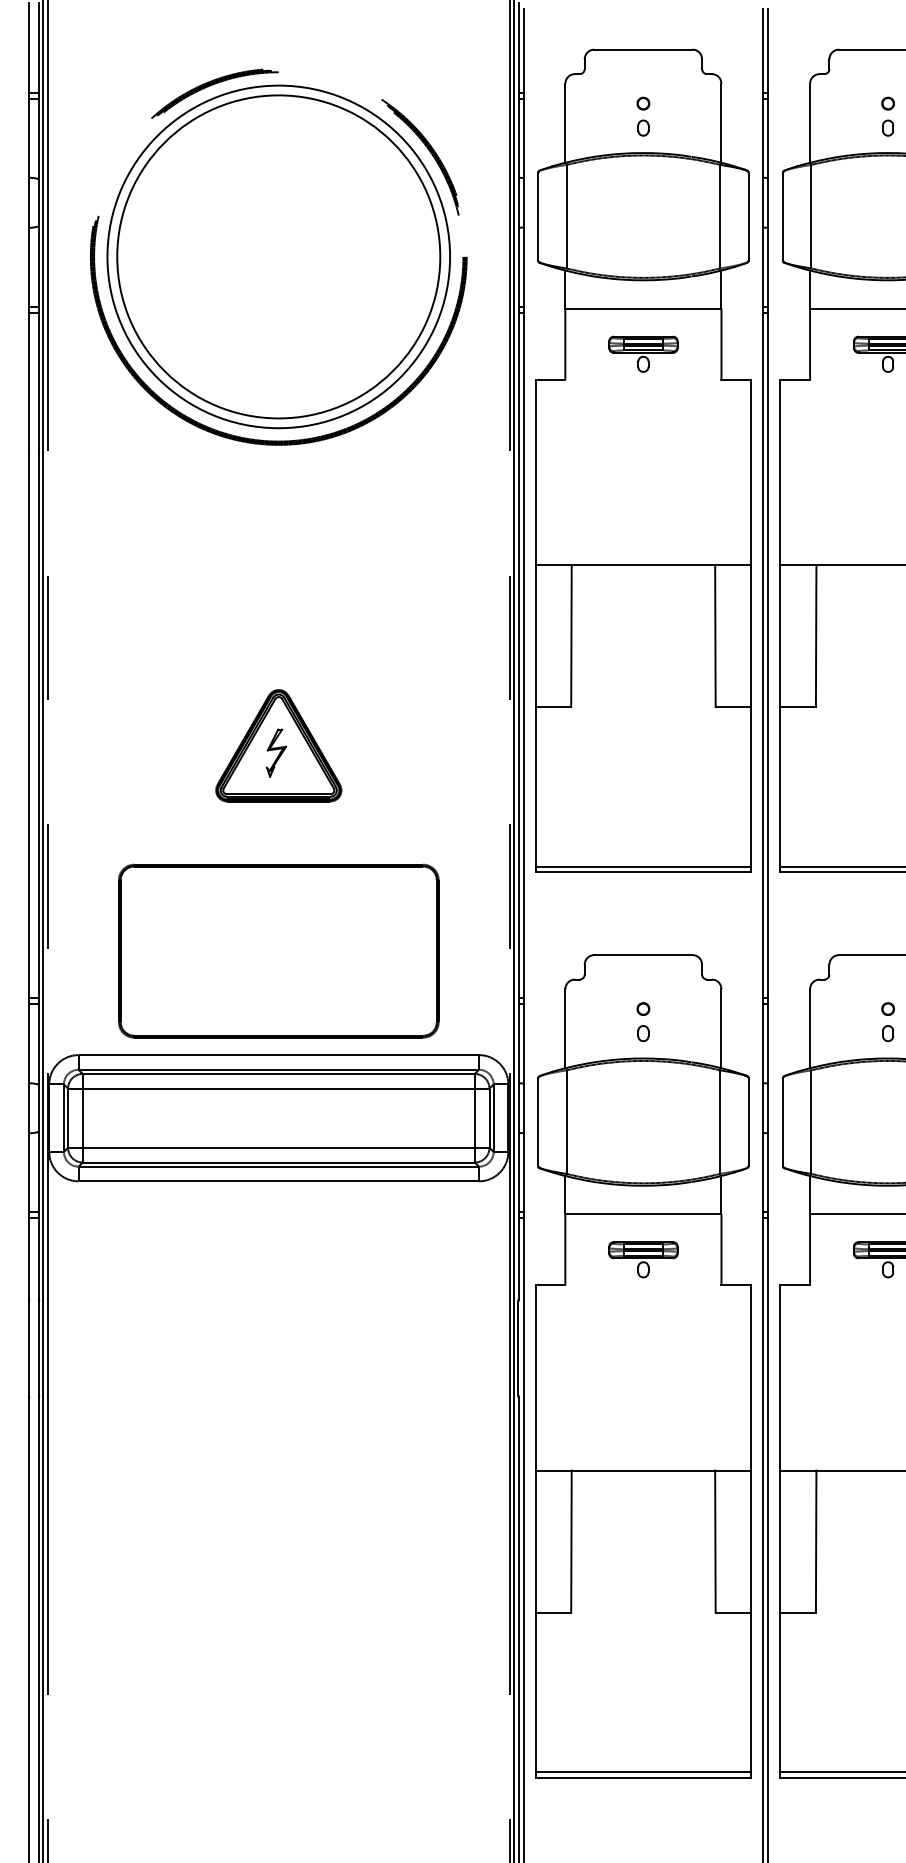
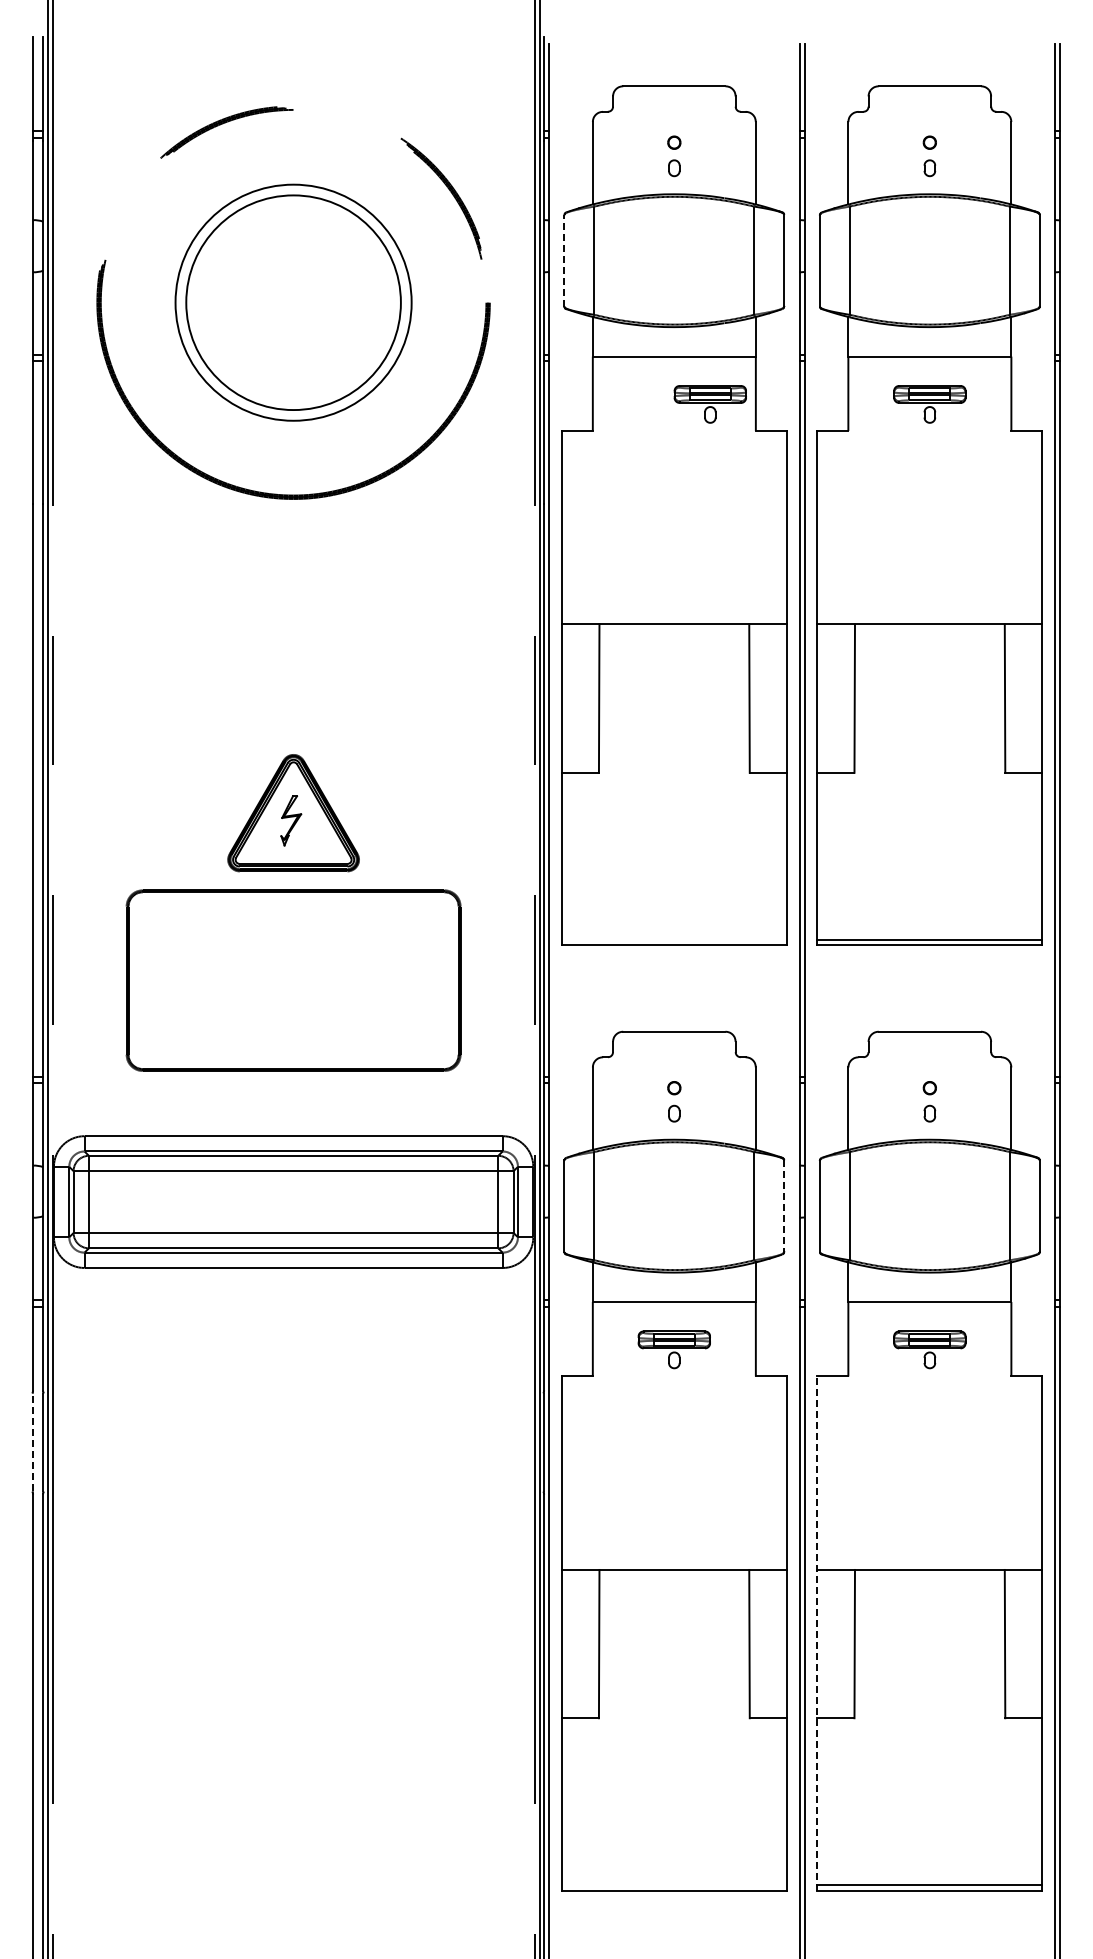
line: (538, 216) -> (564, 260), solid -> dashed
circle: (278, 256) -> (293, 302), size x0.6
circle: (278, 256) -> (293, 302), size x0.7
part: (642, 354) -> (709, 404), moved
line: (642, 866) -> (673, 939), removed
part: (278, 951) -> (293, 980), moved
line: (748, 1122) -> (784, 1206), solid -> dashed
line: (28, 1348) -> (32, 1442), solid -> dashed
line: (780, 1531) -> (817, 1633), solid -> dashed
line: (642, 1772) -> (673, 1885), removed

